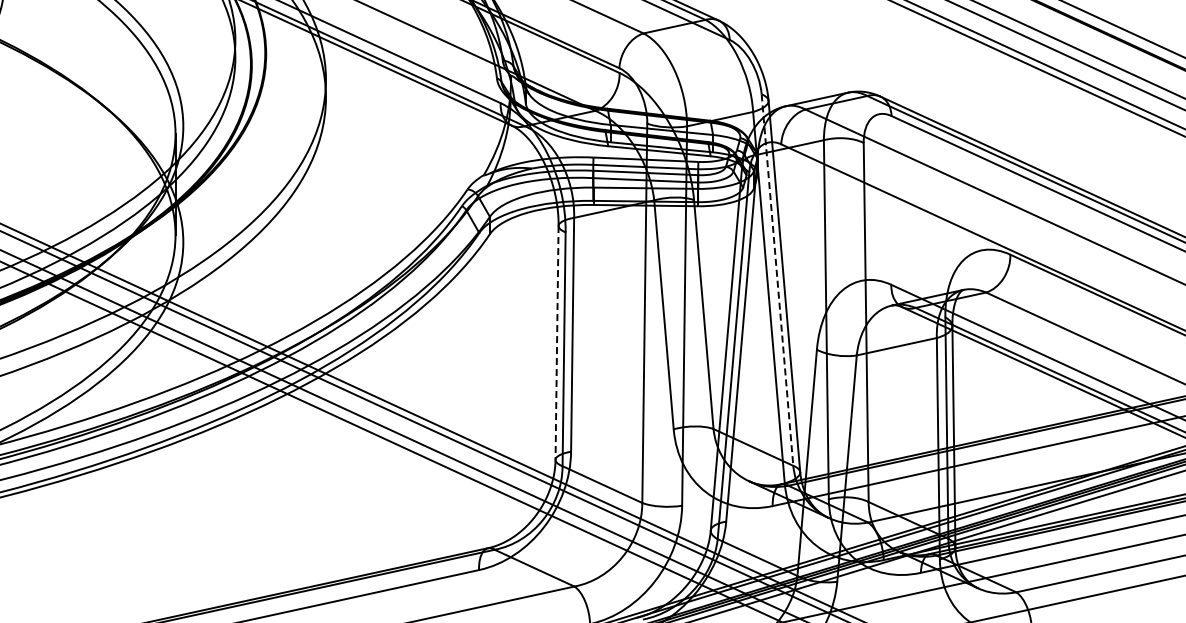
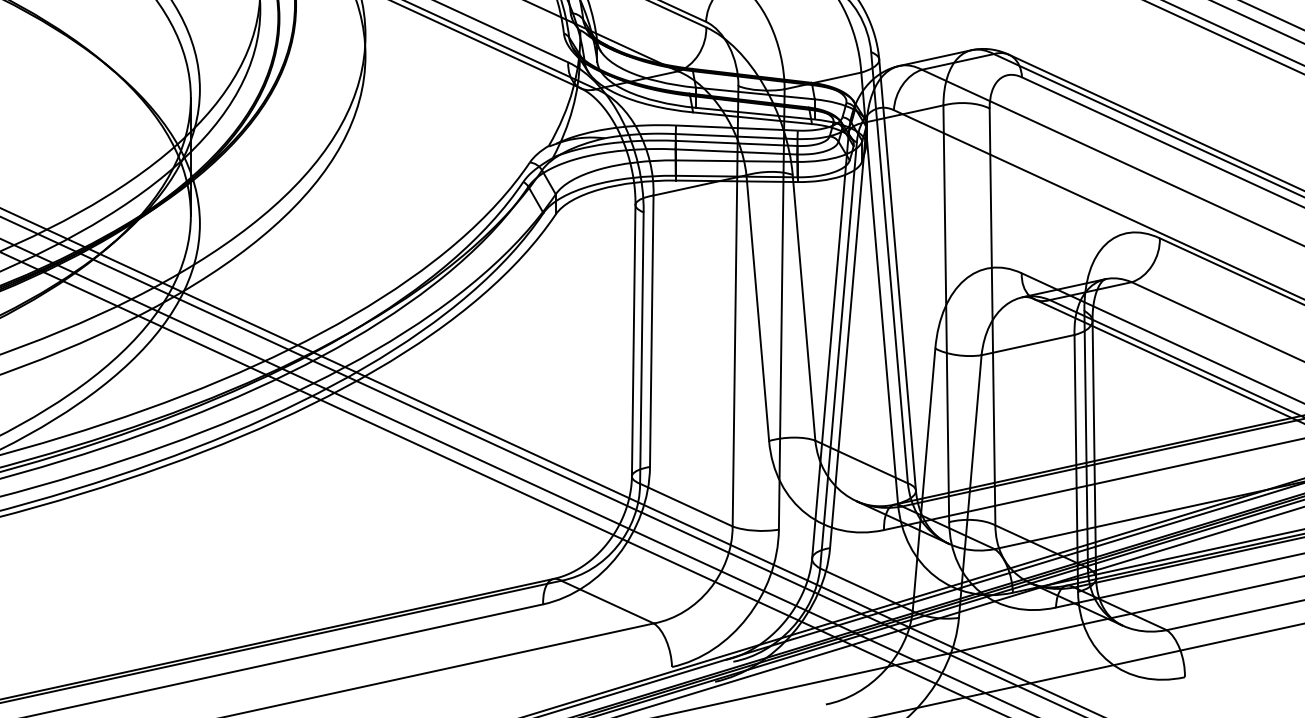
line: (777, 280) -> (889, 268), dashed -> solid
line: (557, 342) -> (634, 340), dashed -> solid

